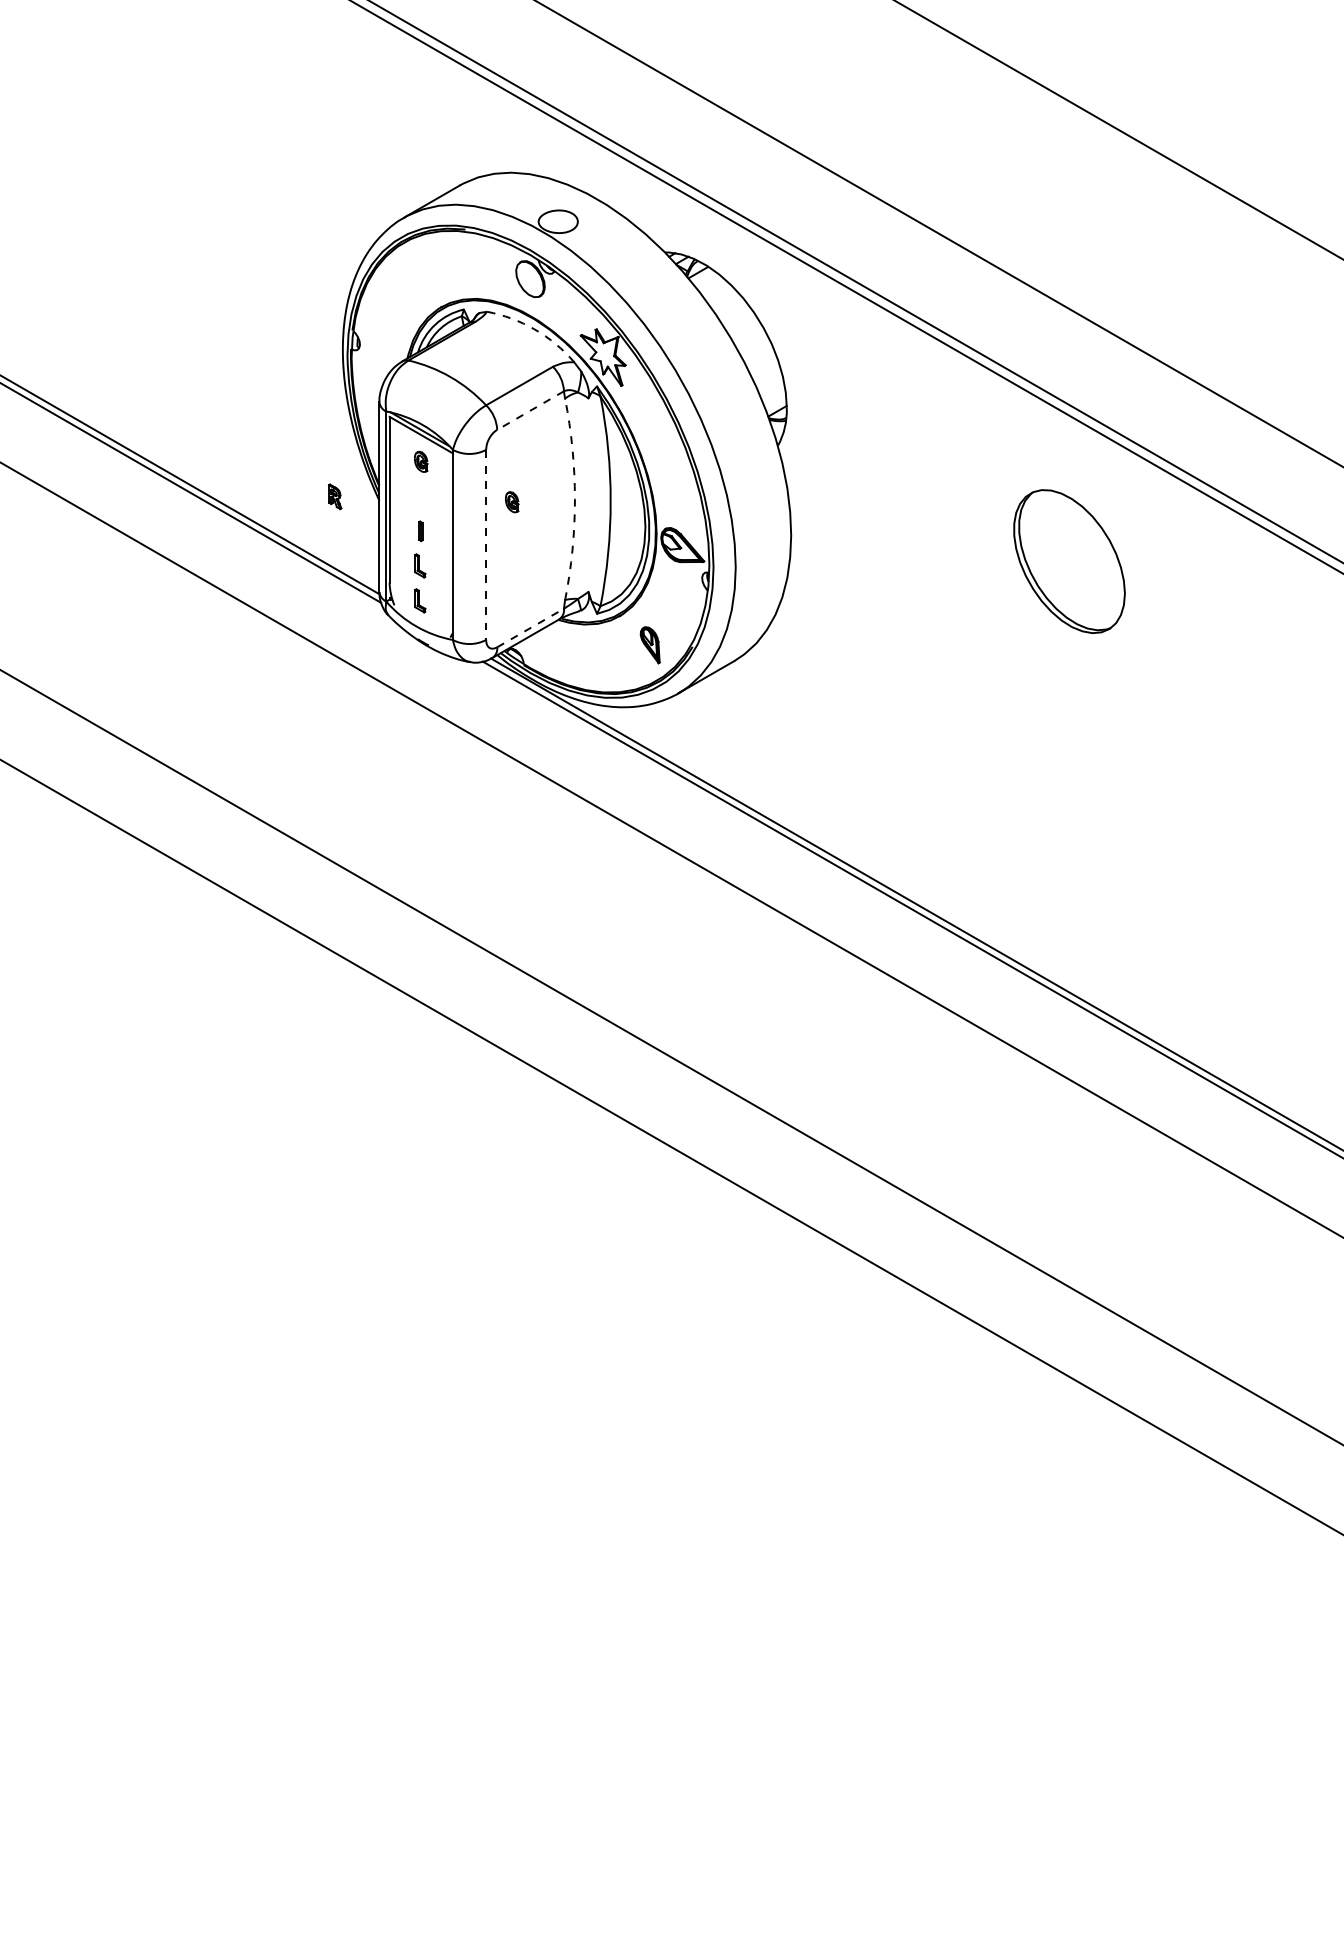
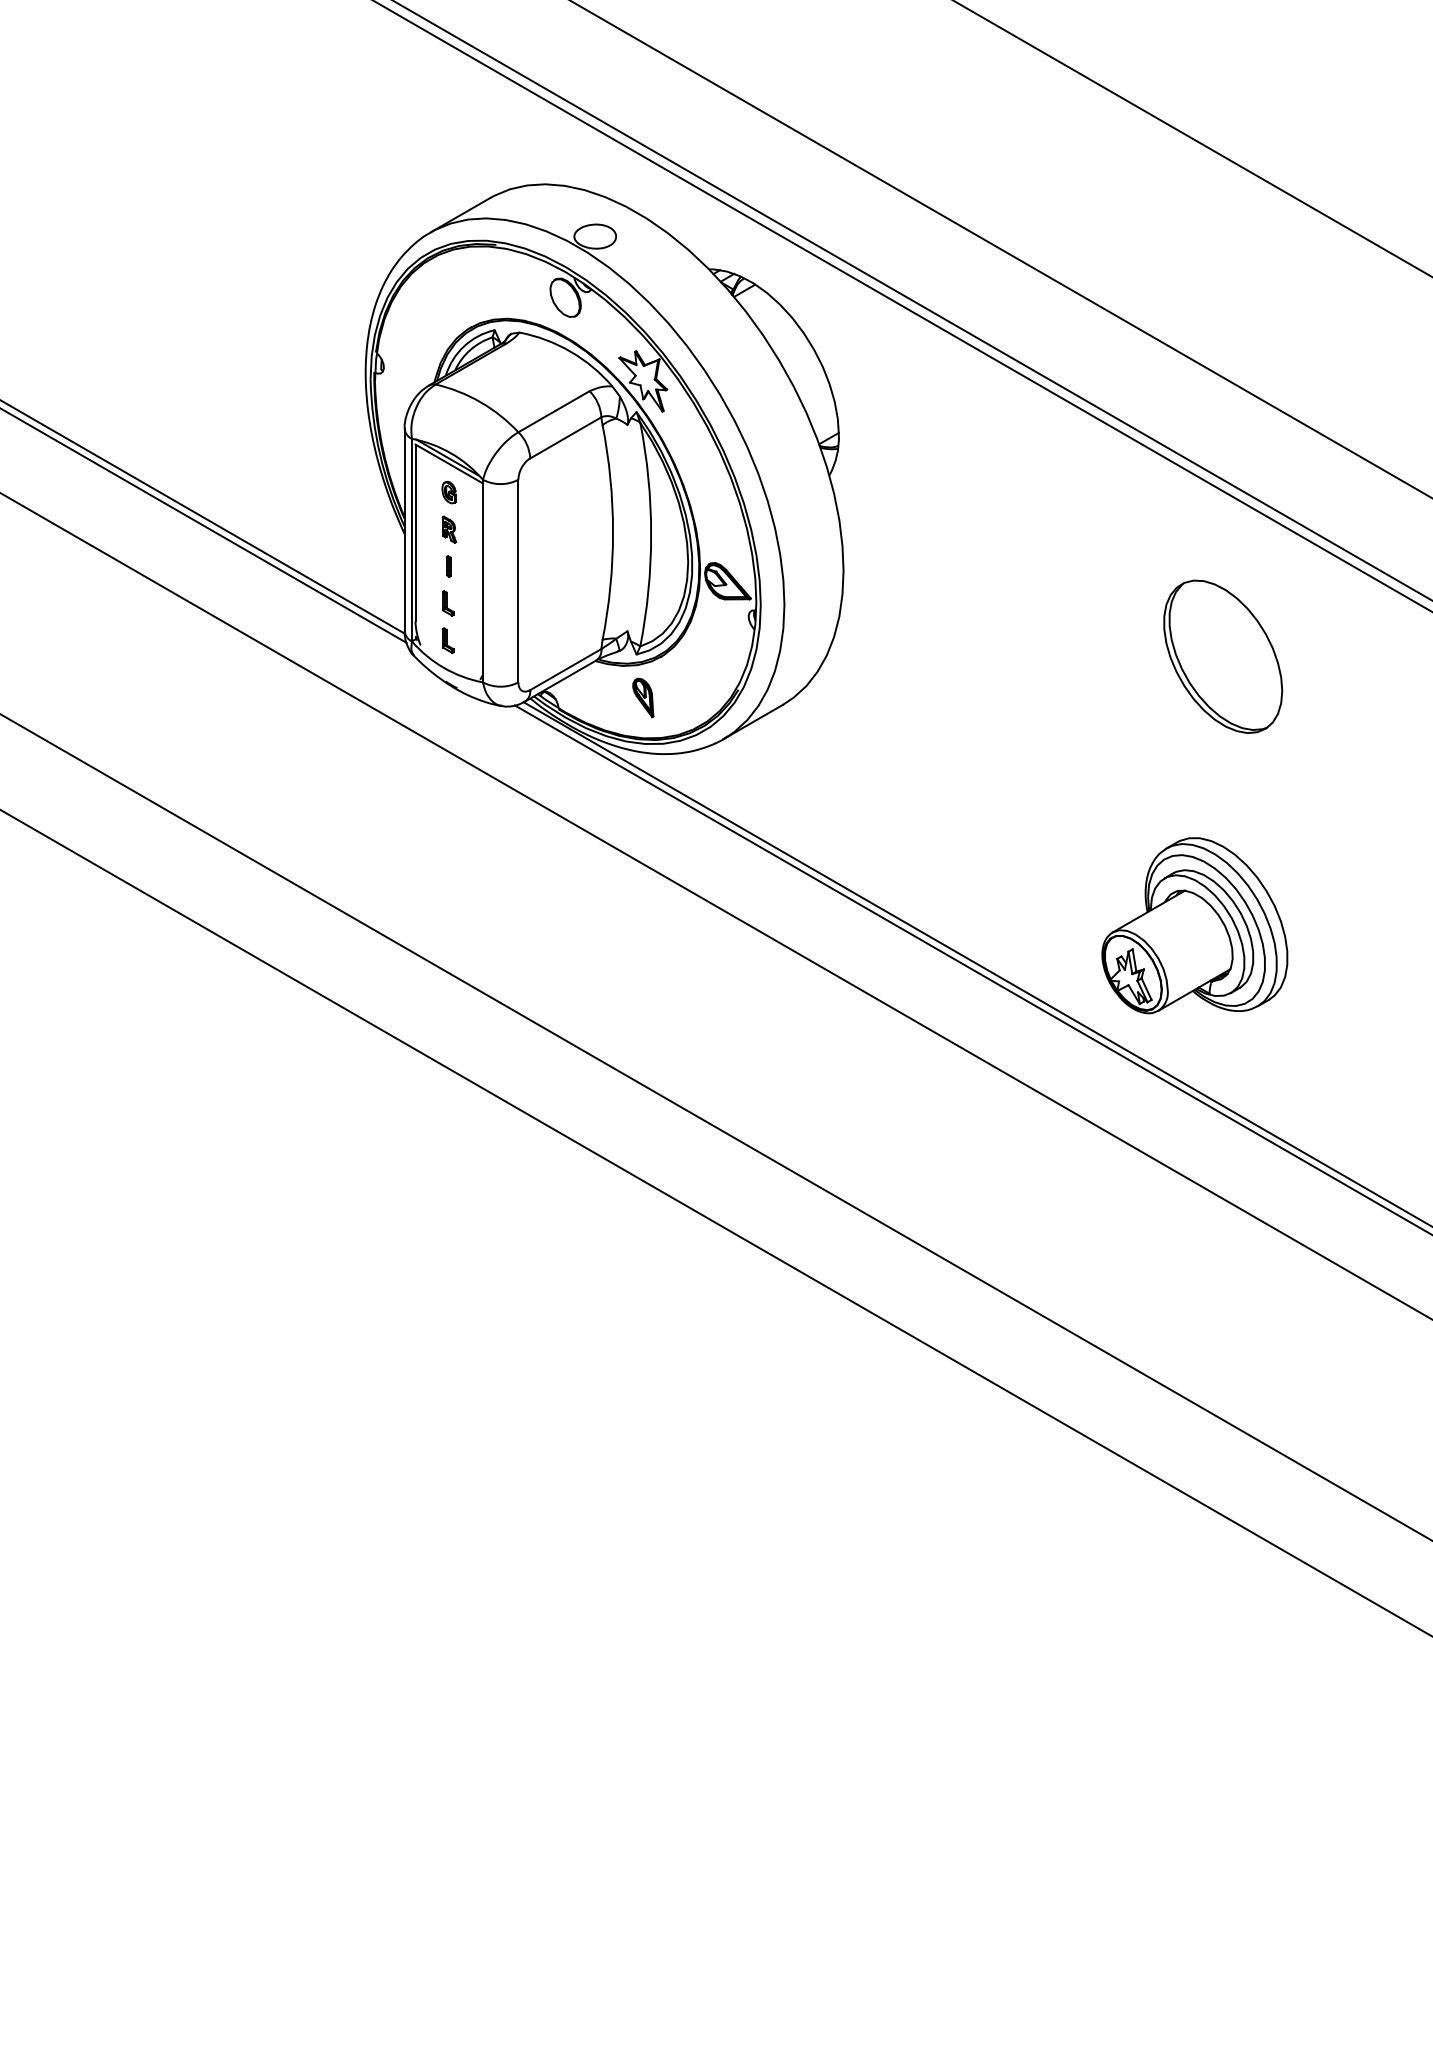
arc: (535, 329) -> (570, 351), dashed -> solid
line: (530, 411) -> (565, 438), dashed -> solid
part: (335, 496) -> (449, 529), moved
arc: (575, 499) -> (613, 532), dashed -> solid
part: (511, 502) -> (545, 535), removed
line: (486, 545) -> (518, 581), dashed -> solid
part: (1069, 561) -> (1223, 656), moved
line: (531, 627) -> (566, 669), dashed -> solid
part: (650, 644) -> (643, 697), moved
part: (1120, 868) -> (1194, 925), added

